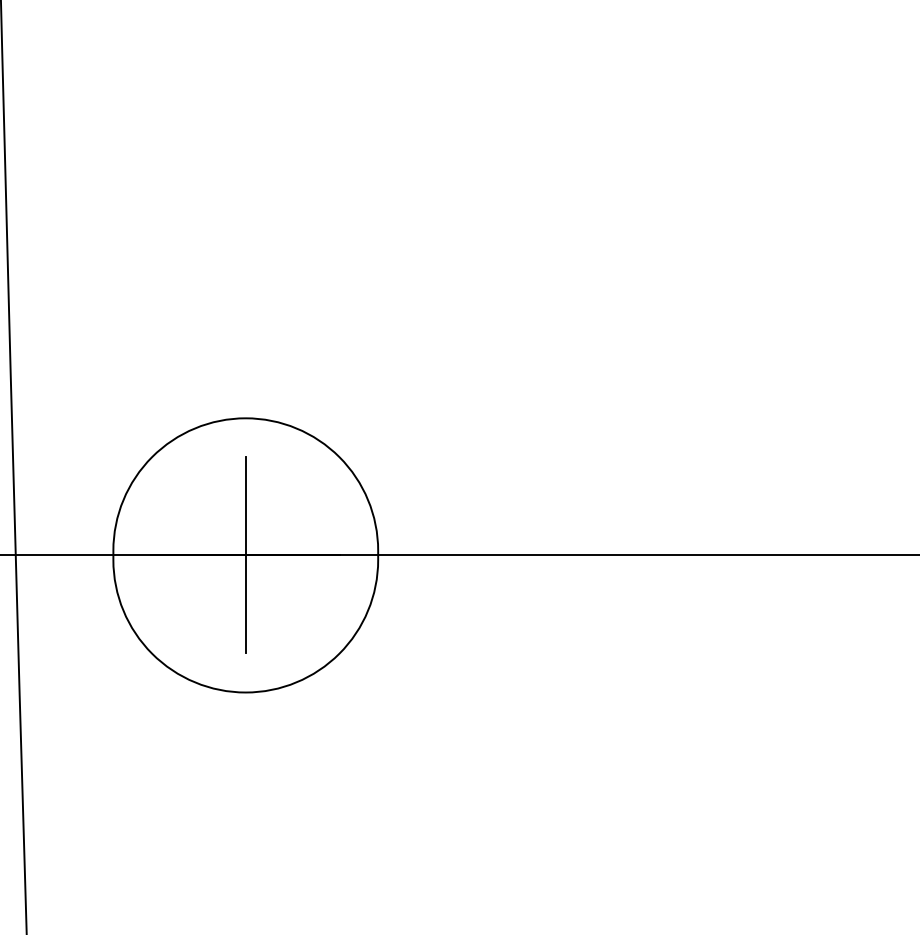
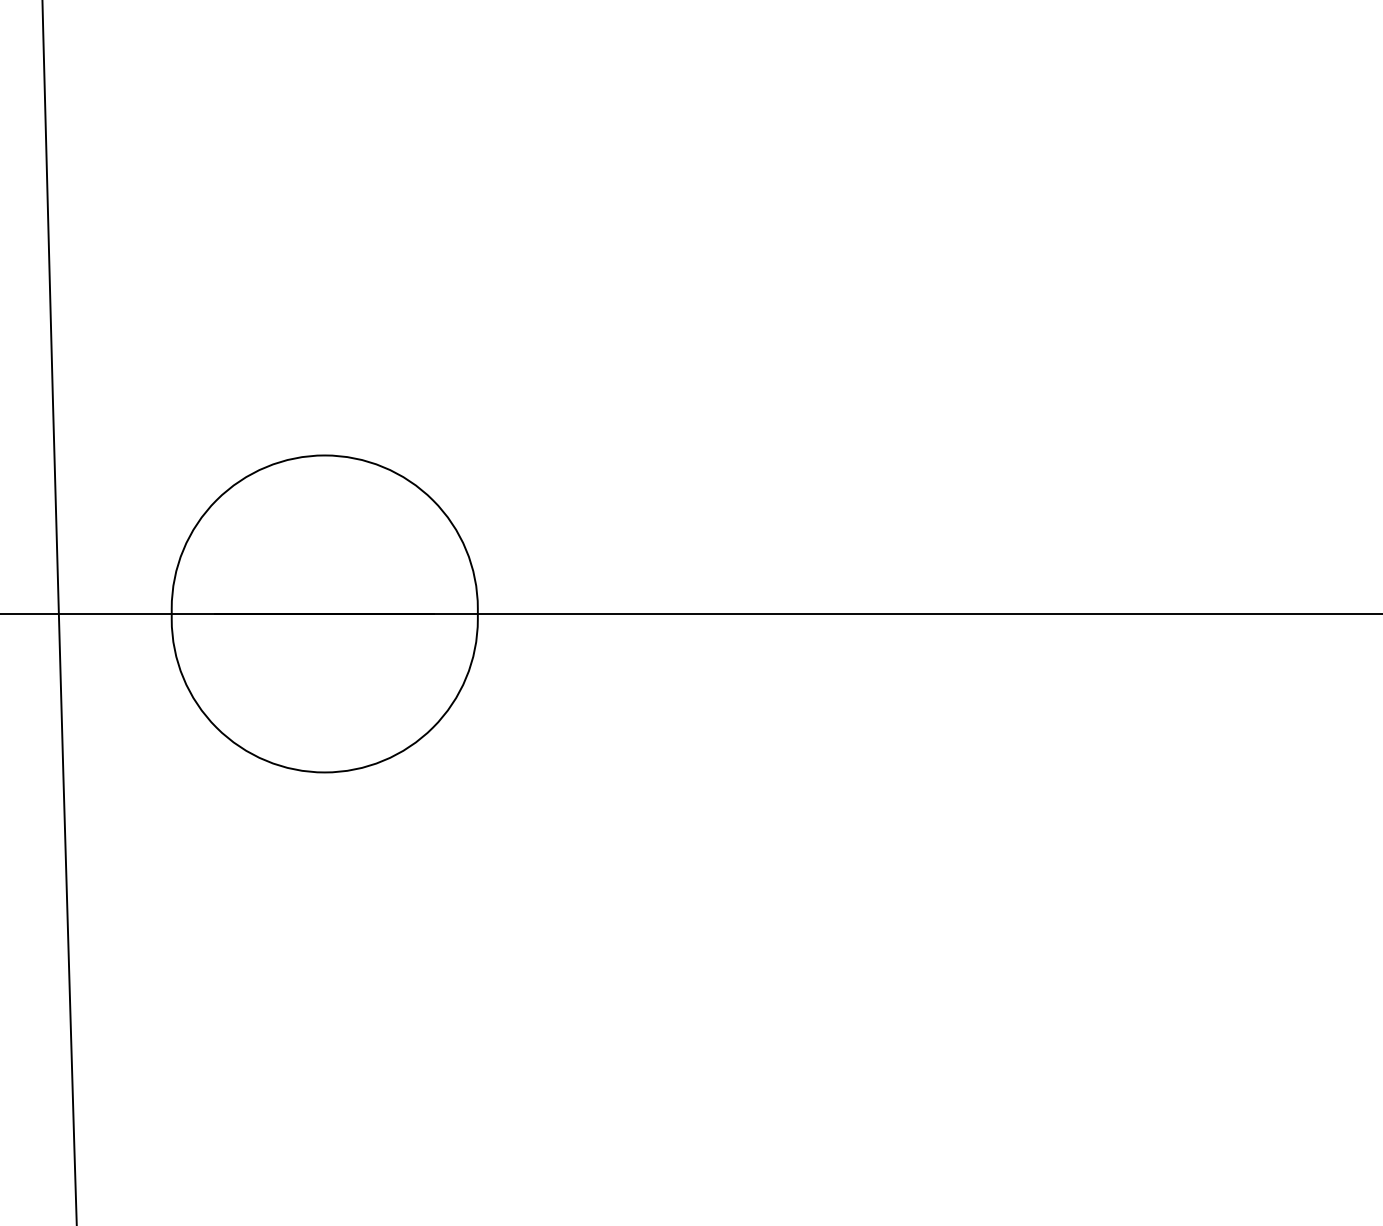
line: (245, 555) -> (324, 613), removed

